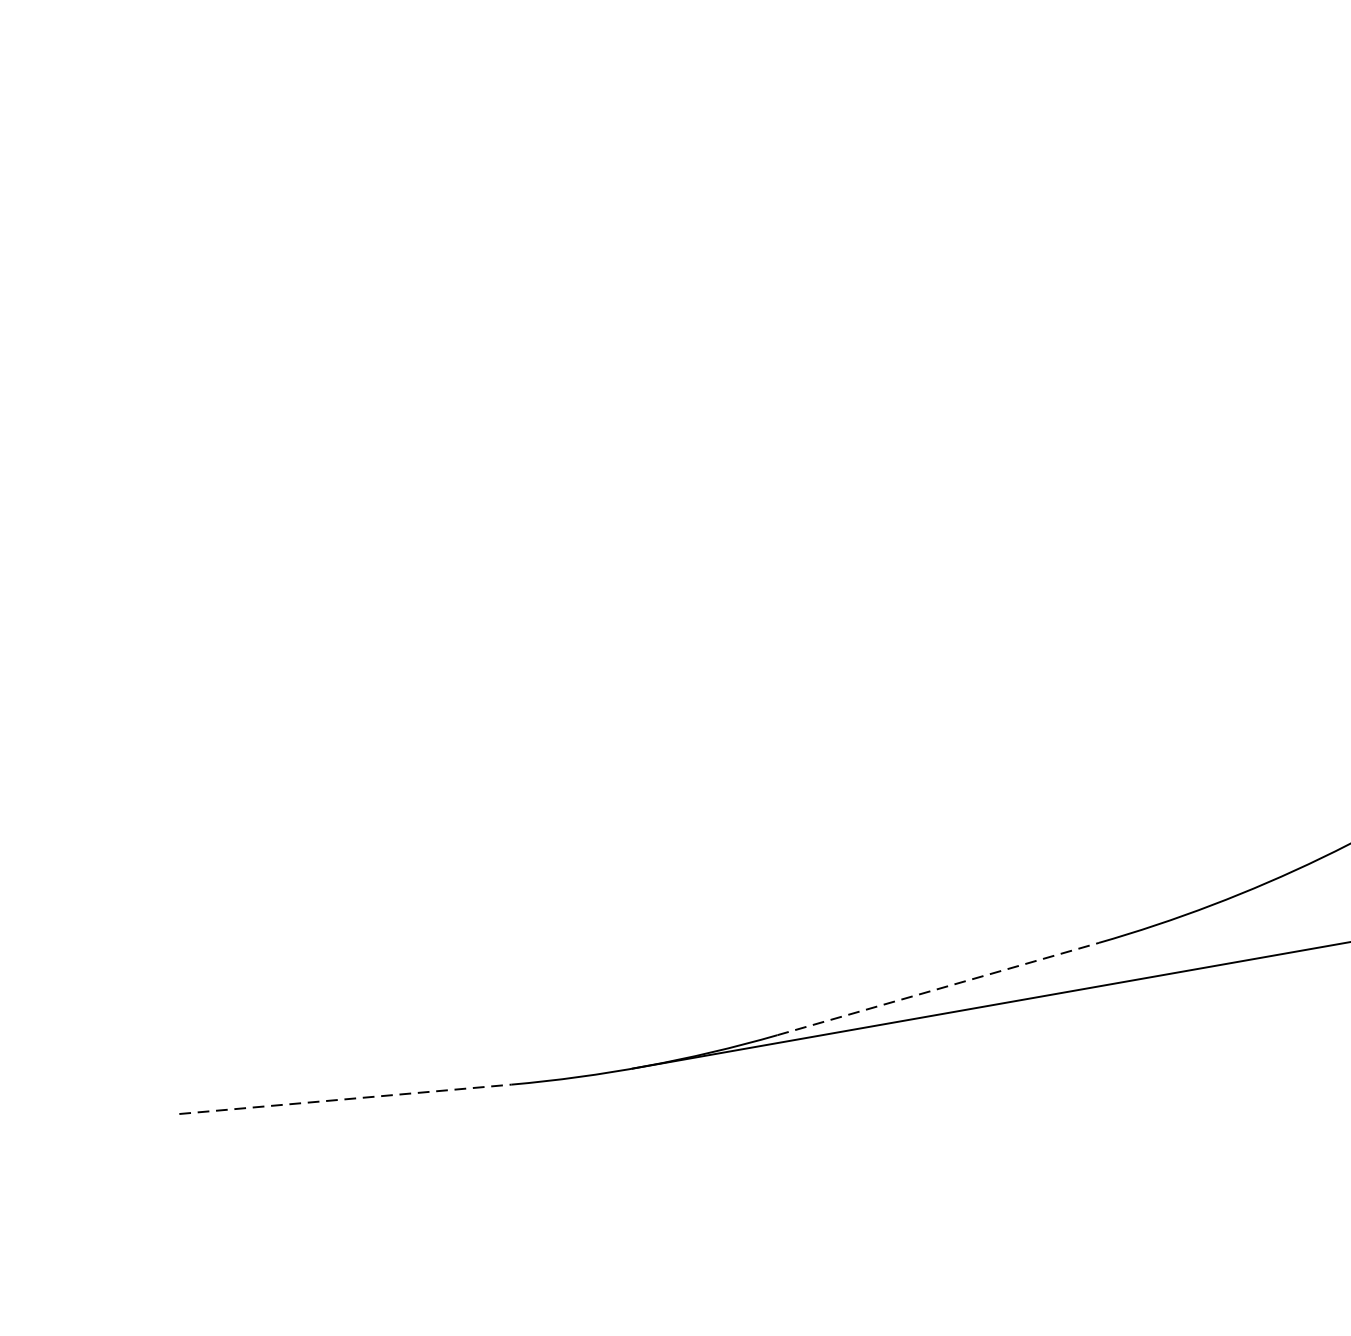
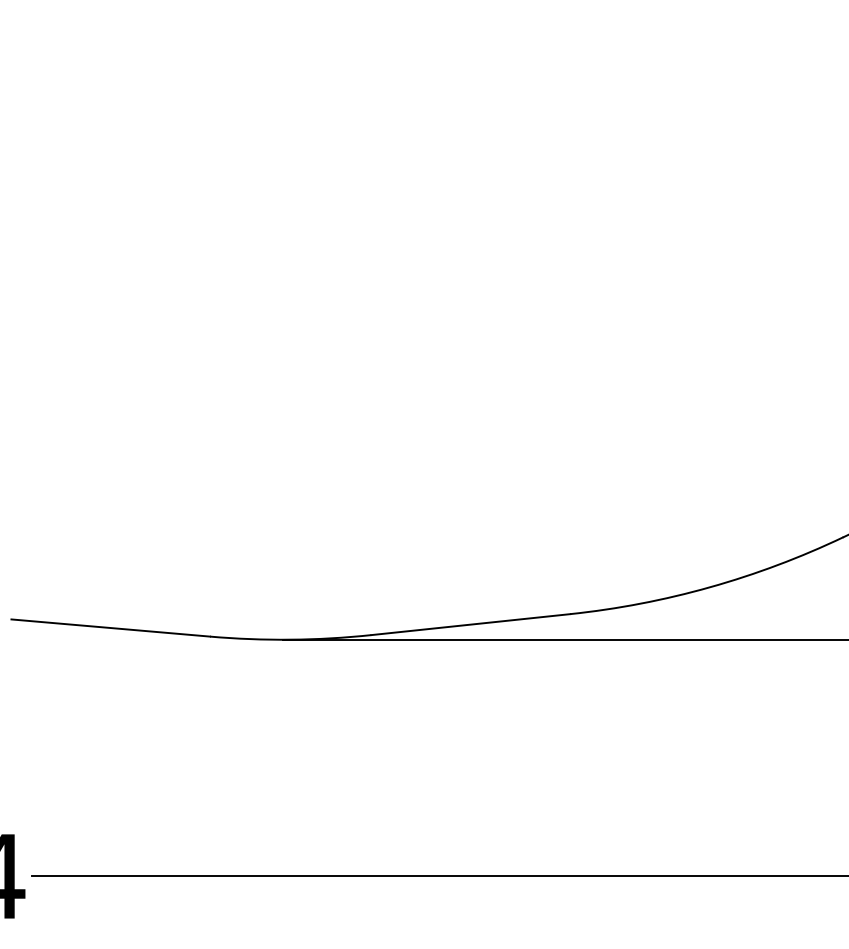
line: (937, 988) -> (470, 624), dashed -> solid
line: (345, 1100) -> (110, 628), dashed -> solid

